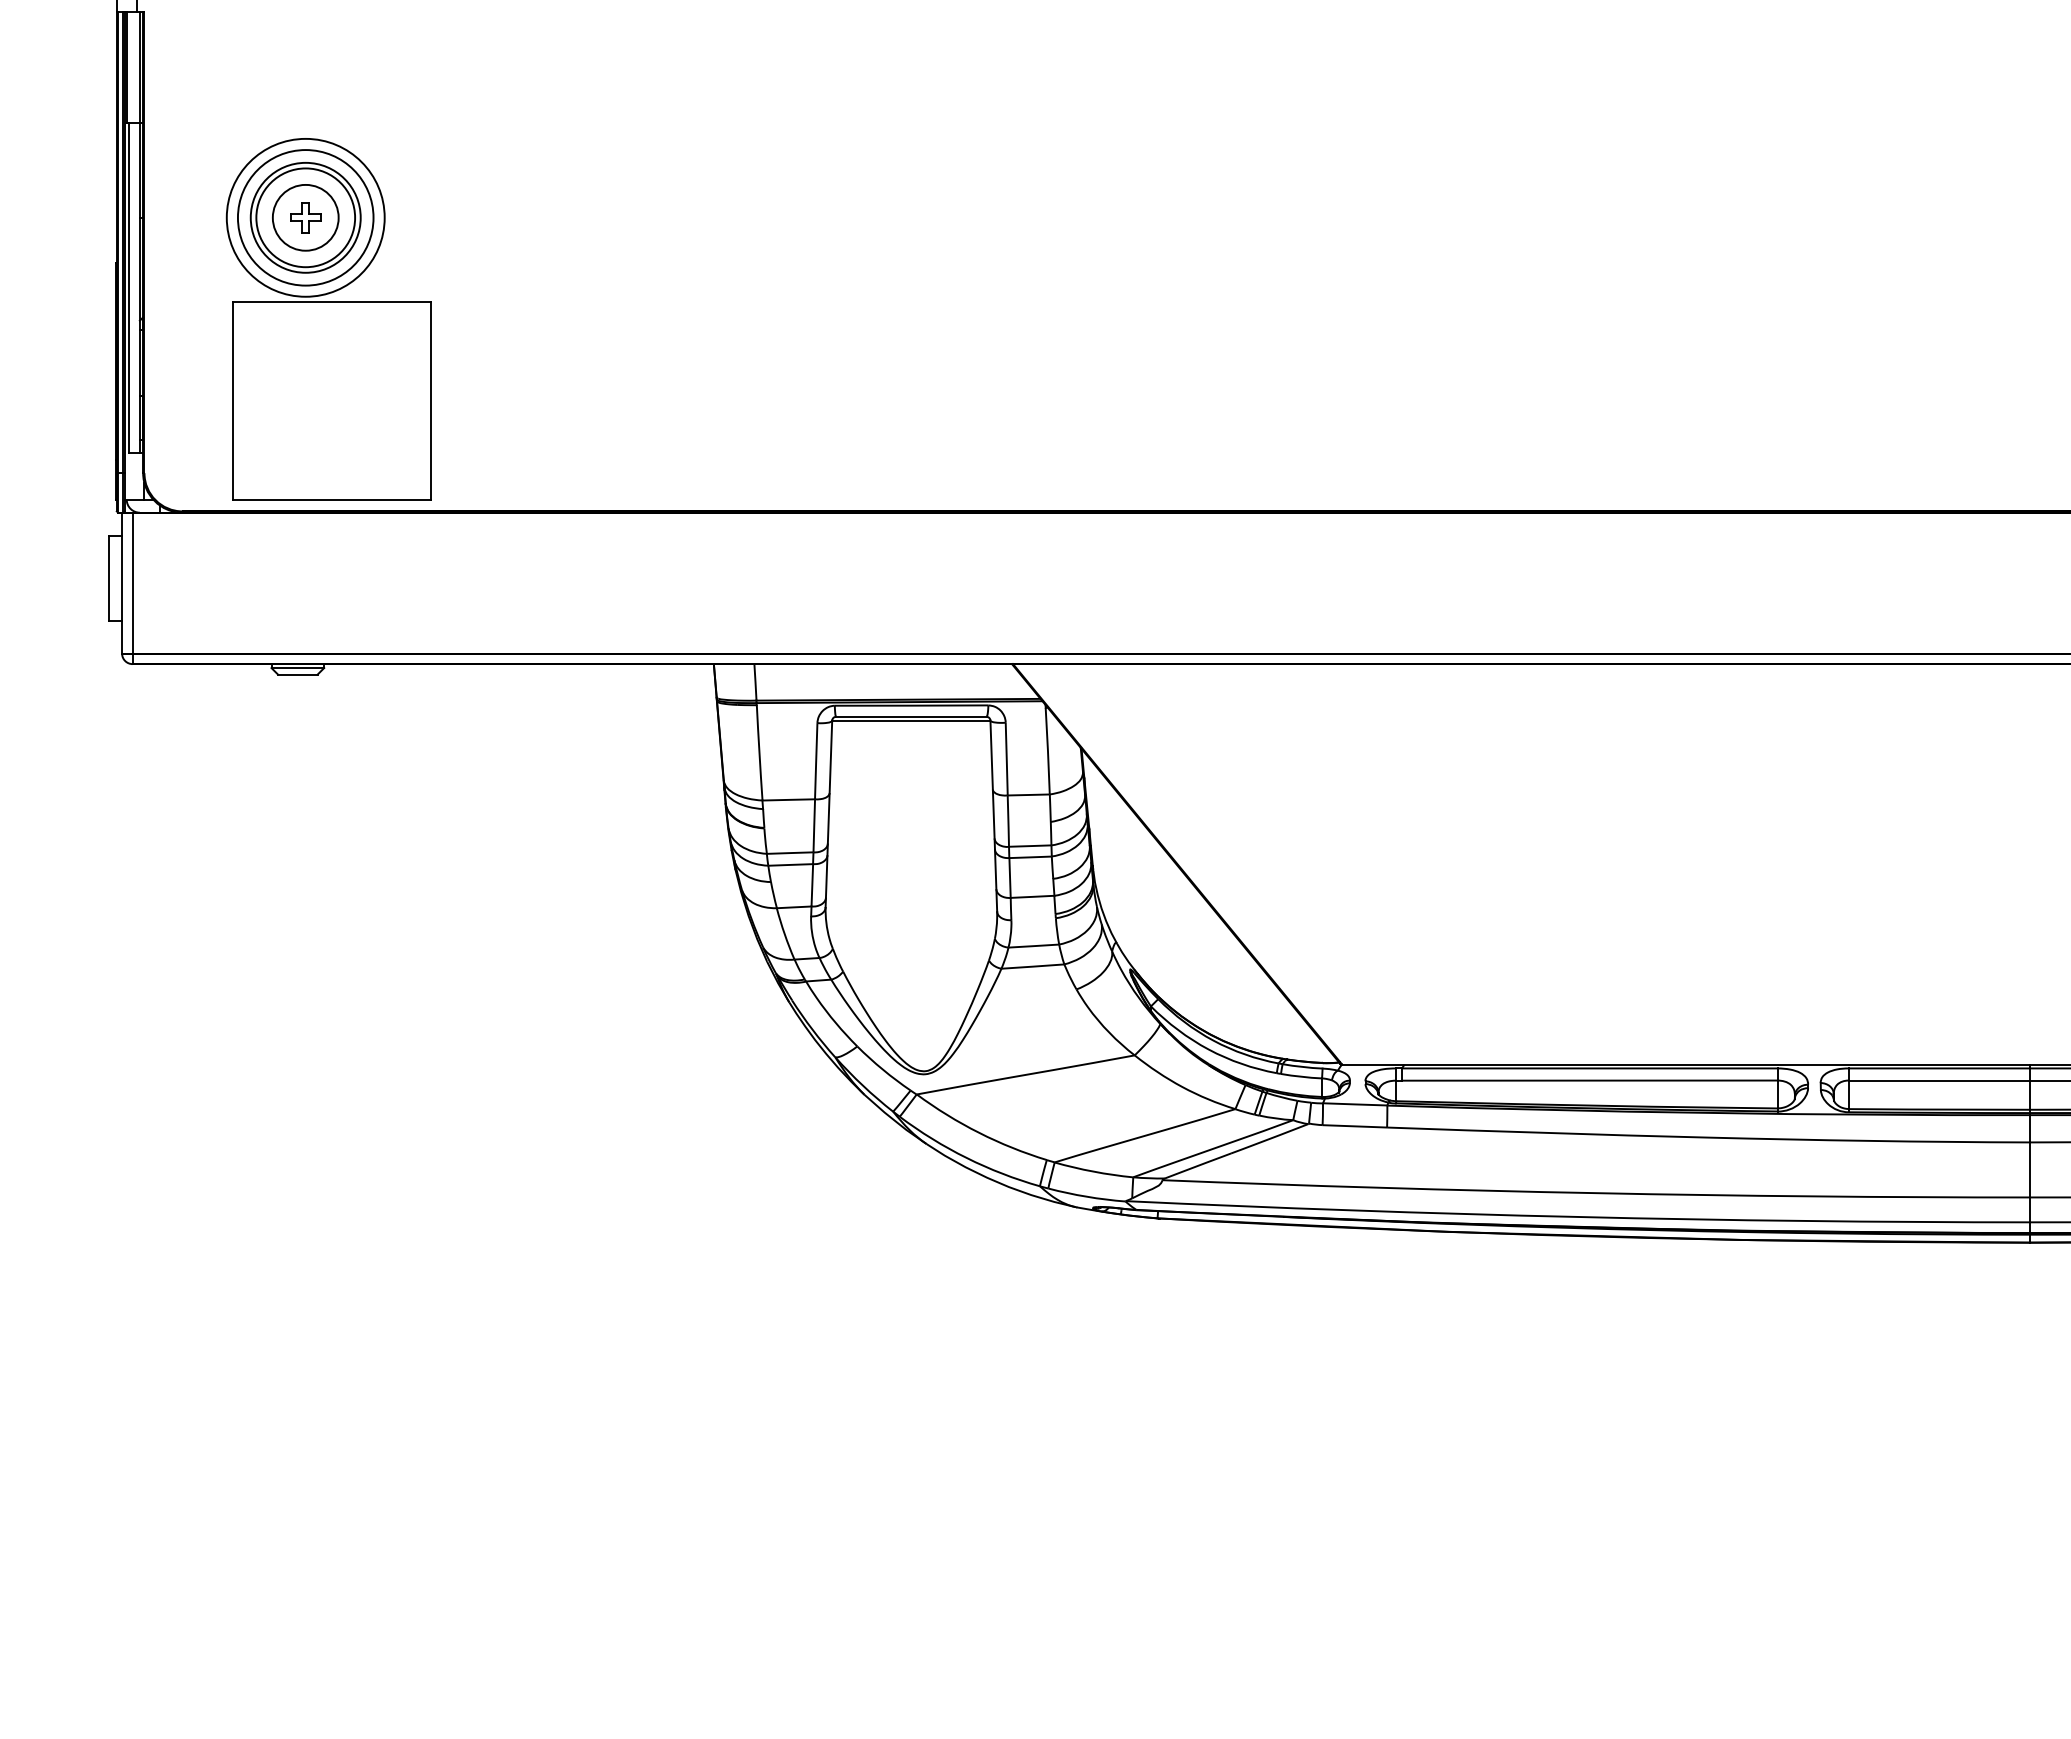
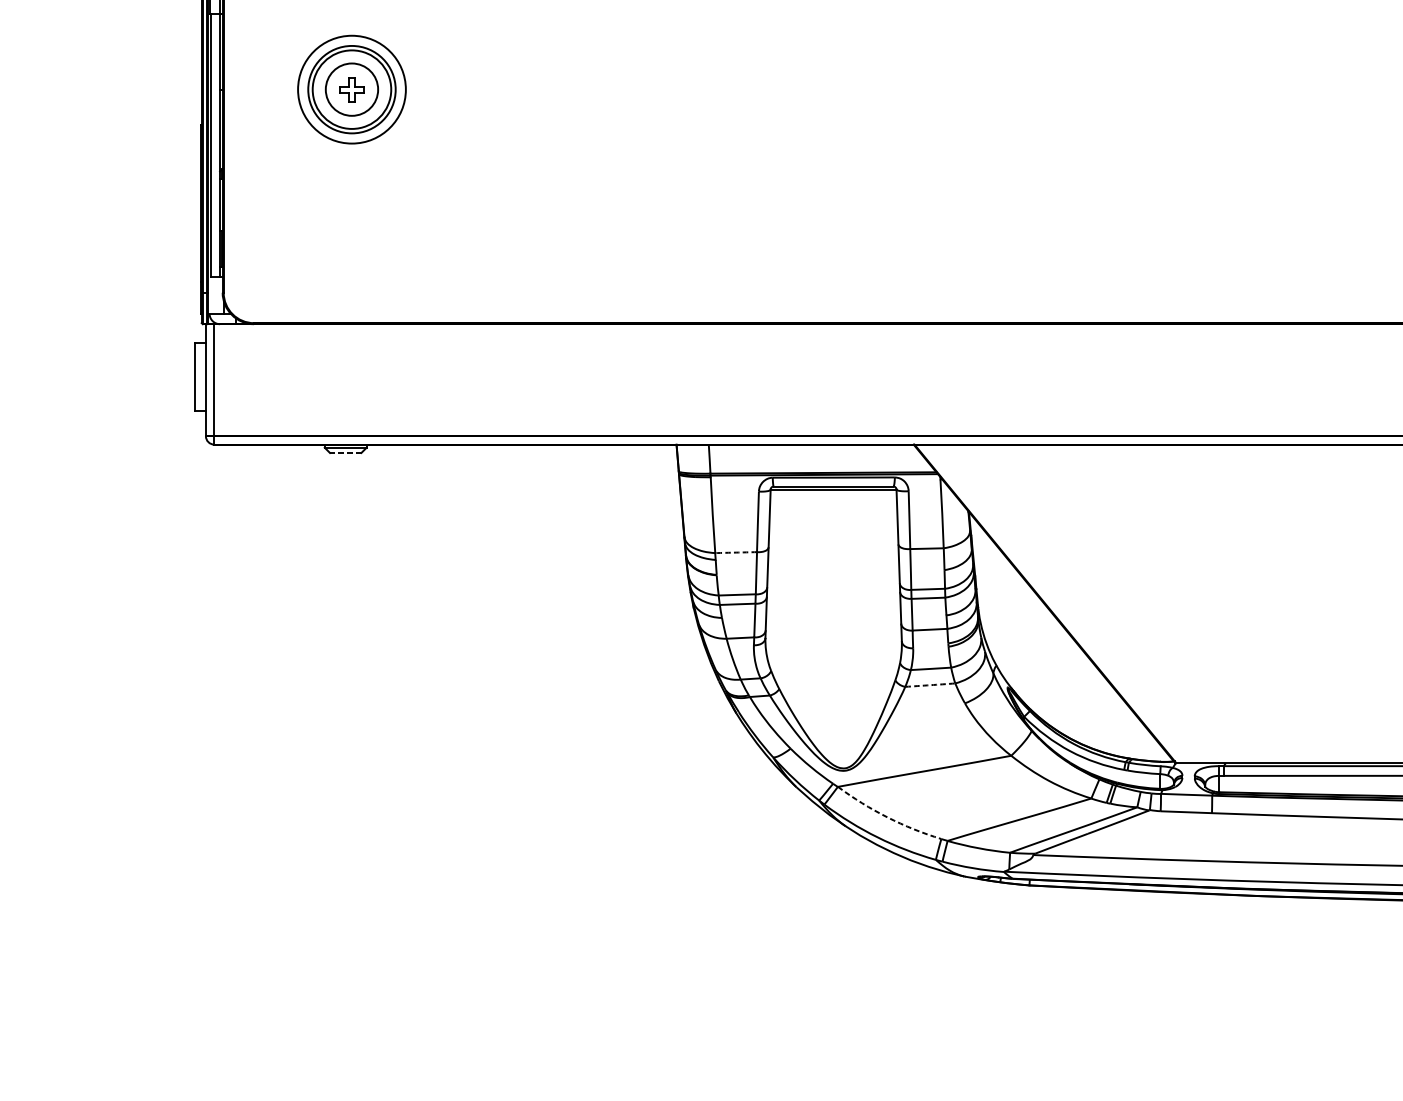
part: (328, 319) -> (370, 170), removed
line: (297, 674) -> (345, 452), solid -> dashed
arc: (788, 799) -> (735, 552), solid -> dashed
arc: (1032, 966) -> (929, 685), solid -> dashed
arc: (979, 1132) -> (887, 817), solid -> dashed

